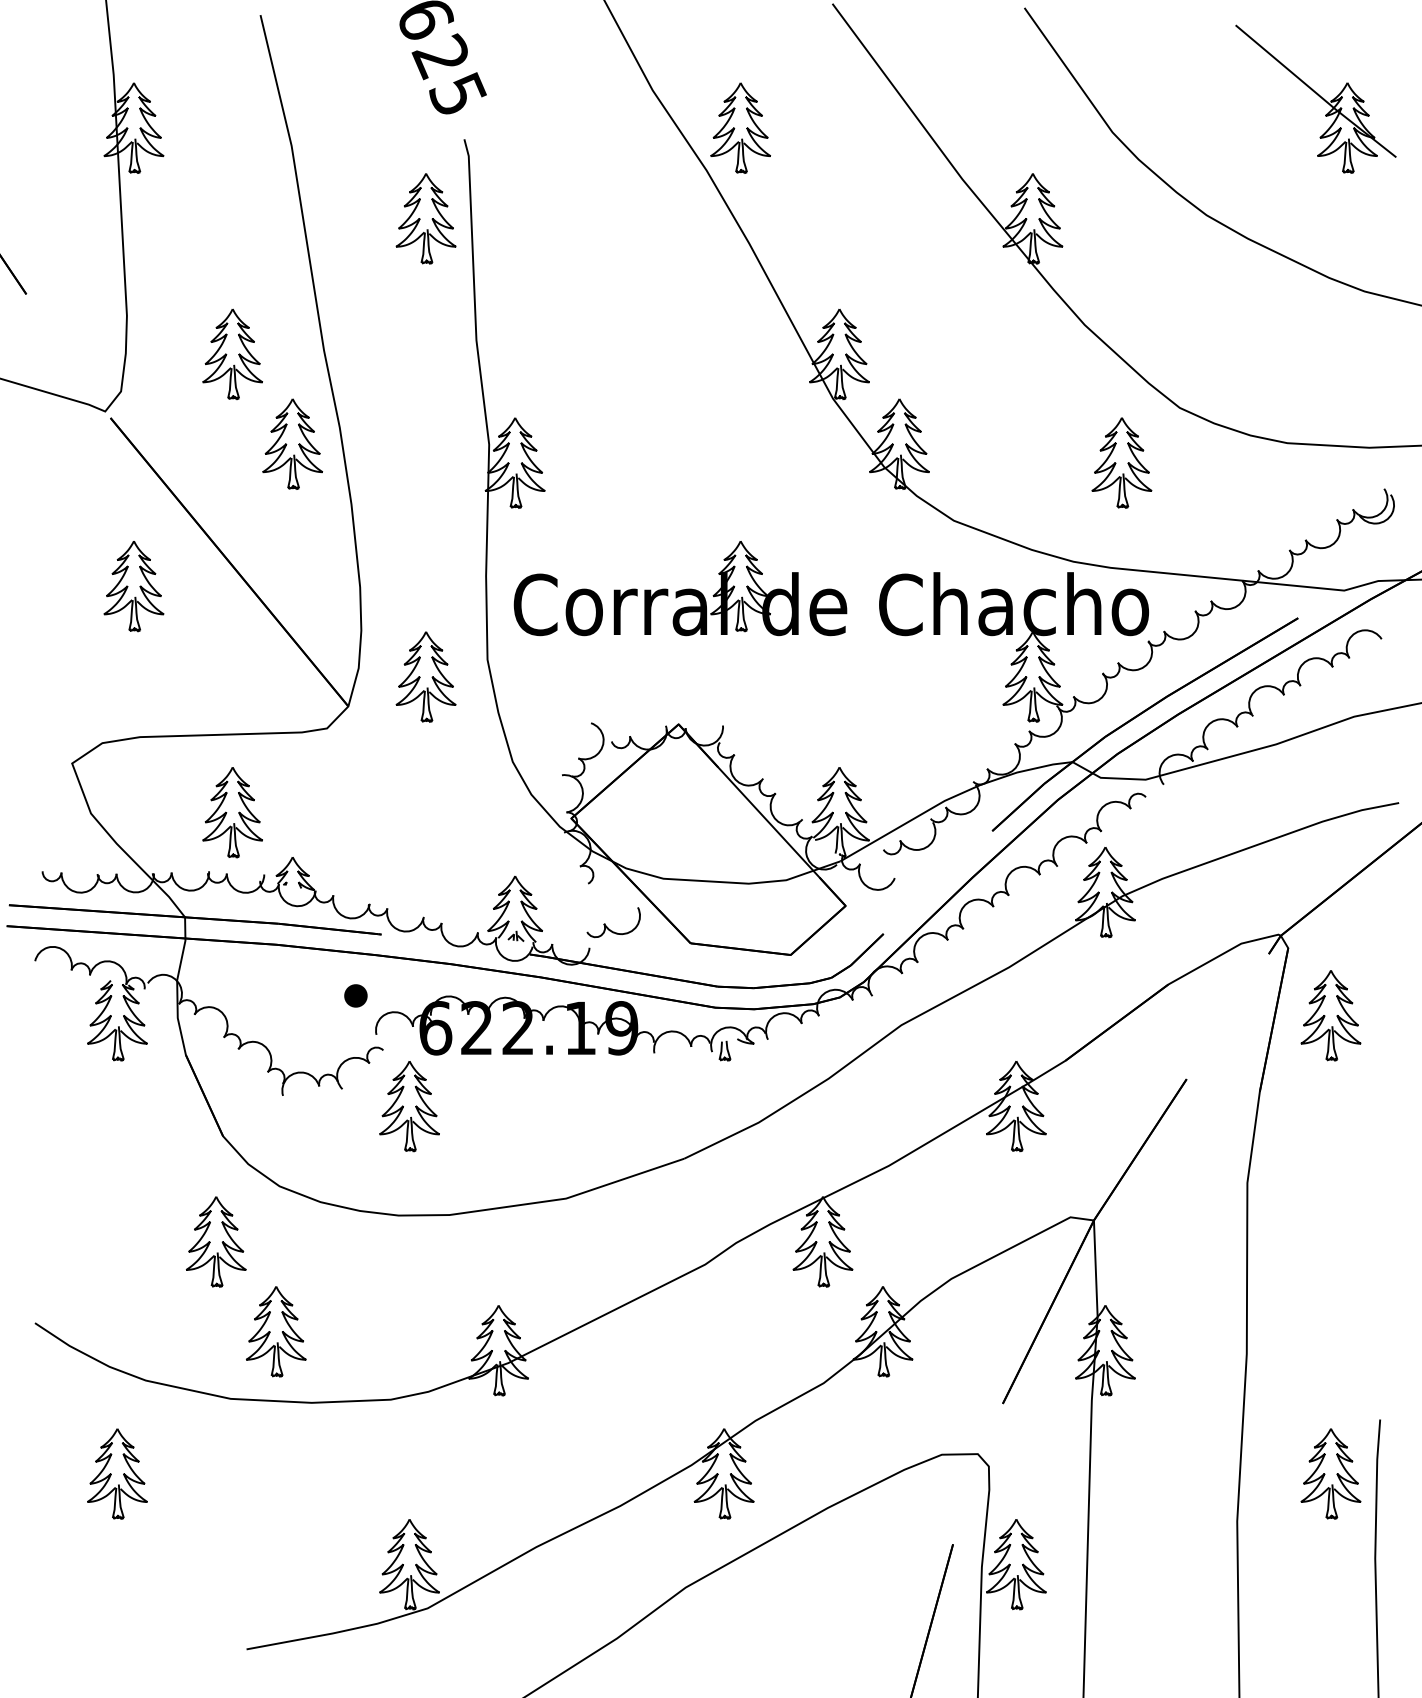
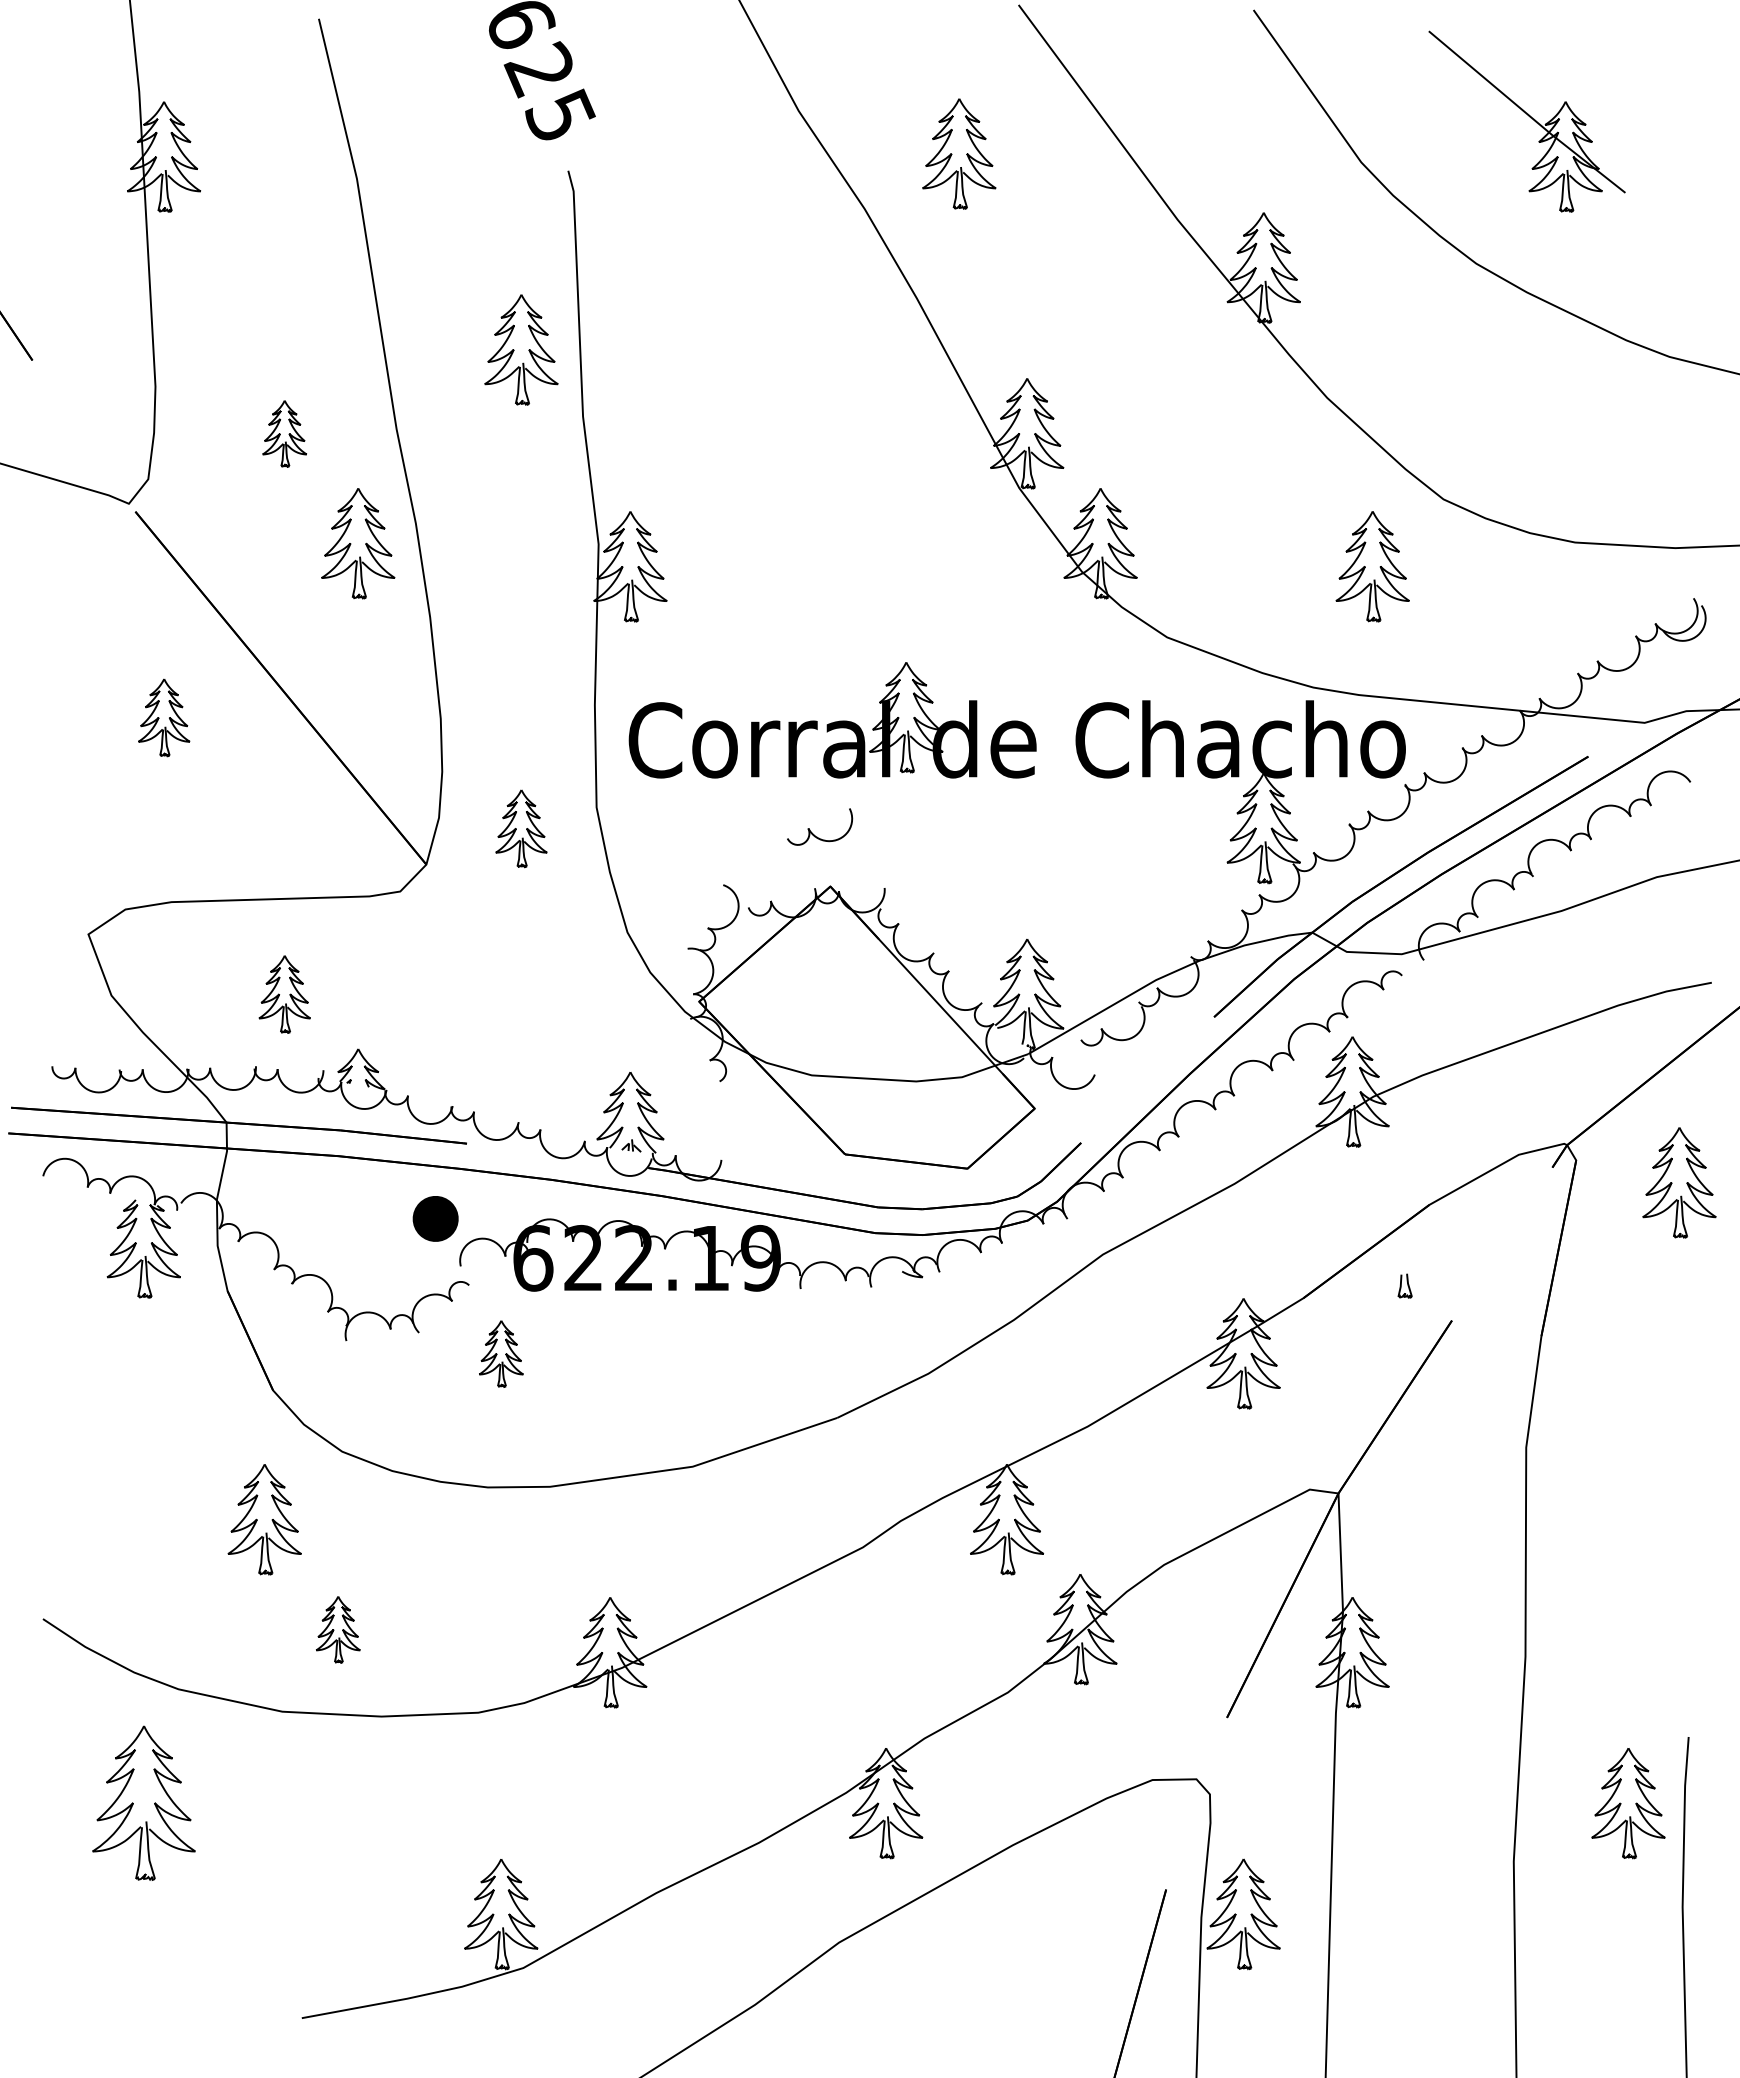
part: (1315, 99) -> (1526, 121), moved
part: (740, 127) -> (959, 153), moved
part: (426, 218) -> (521, 349), moved
part: (232, 354) -> (284, 433), size x0.6
part: (134, 586) -> (164, 717), size x0.7
part: (426, 676) -> (521, 828), size x0.7
part: (232, 812) -> (284, 994), size x0.7
part: (608, 927) -> (813, 833), moved
part: (355, 995) -> (435, 1218), size x1.6
part: (1330, 1015) -> (1679, 1182), moved
part: (724, 1050) -> (1404, 1285), moved
part: (409, 1106) -> (501, 1353), size x0.6
part: (276, 1331) -> (338, 1629), size x0.6
part: (117, 1473) -> (143, 1803), size x1.4

